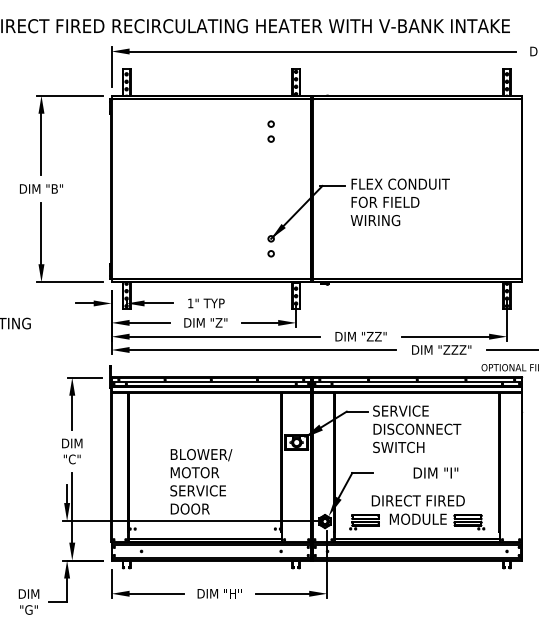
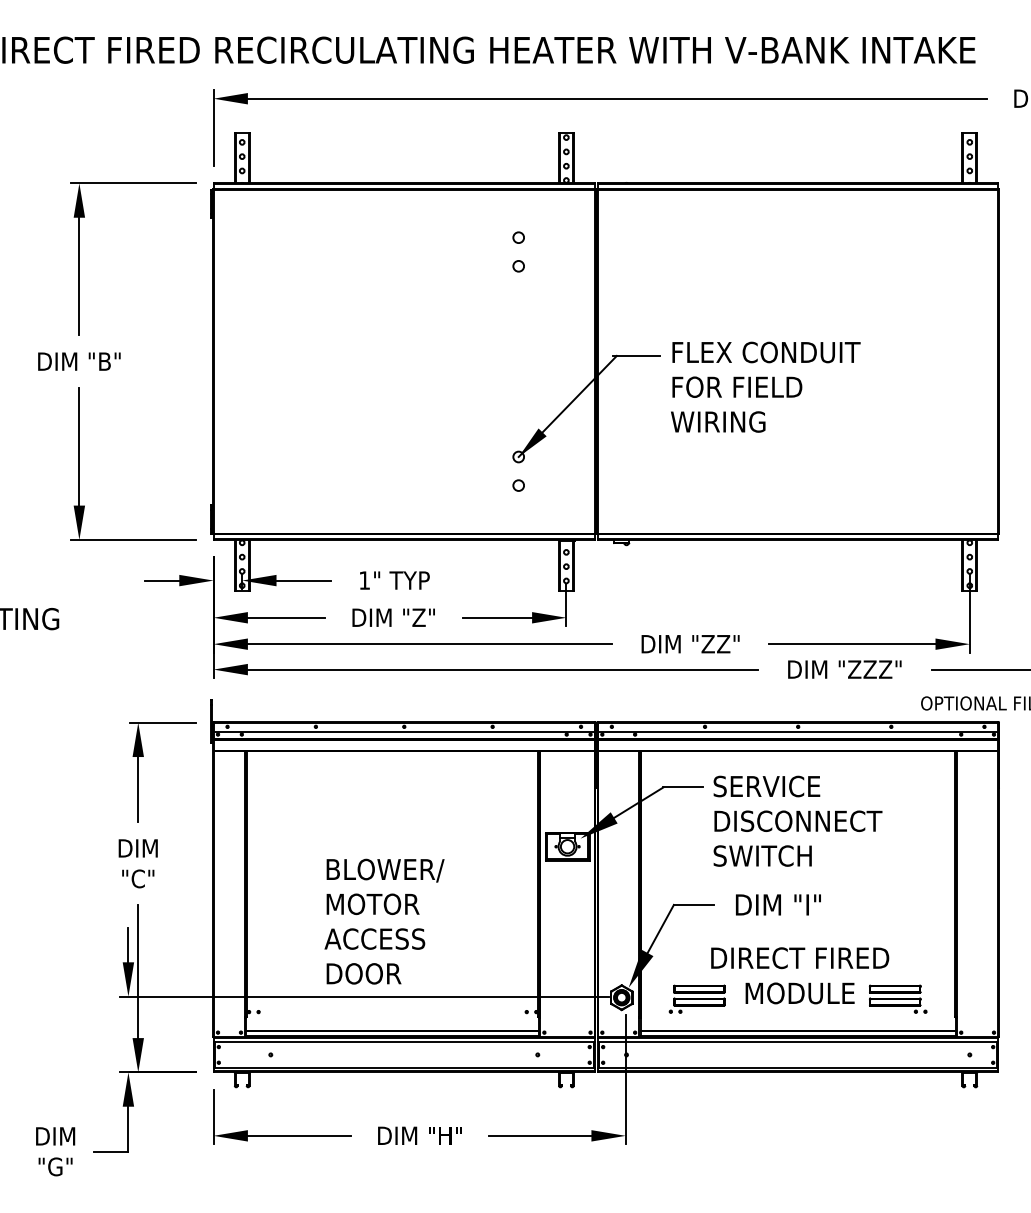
text: (435, 472) -> (777, 903), moved
text: (197, 490) -> (377, 938), SERVICE -> ACCESS

